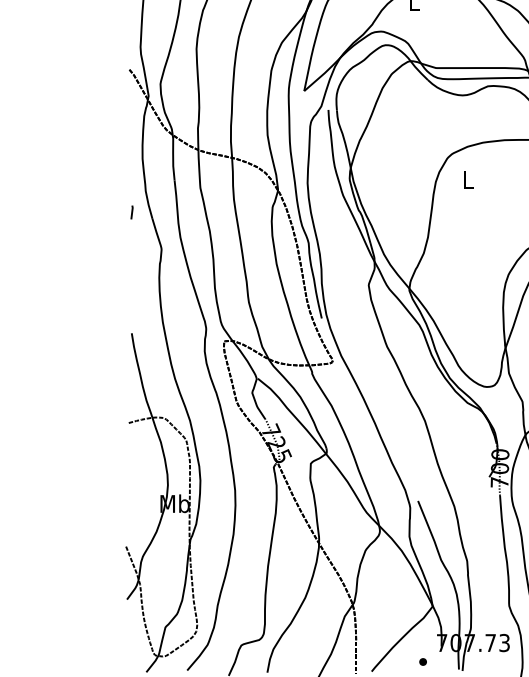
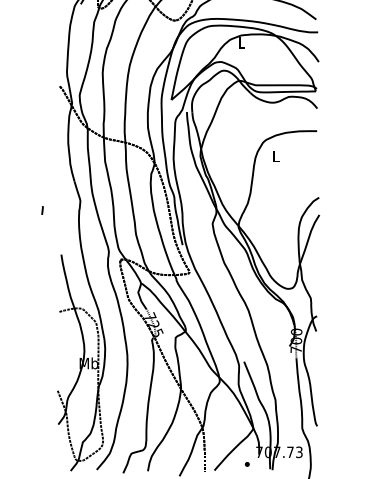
line: (131, 212) -> (42, 210), moved

